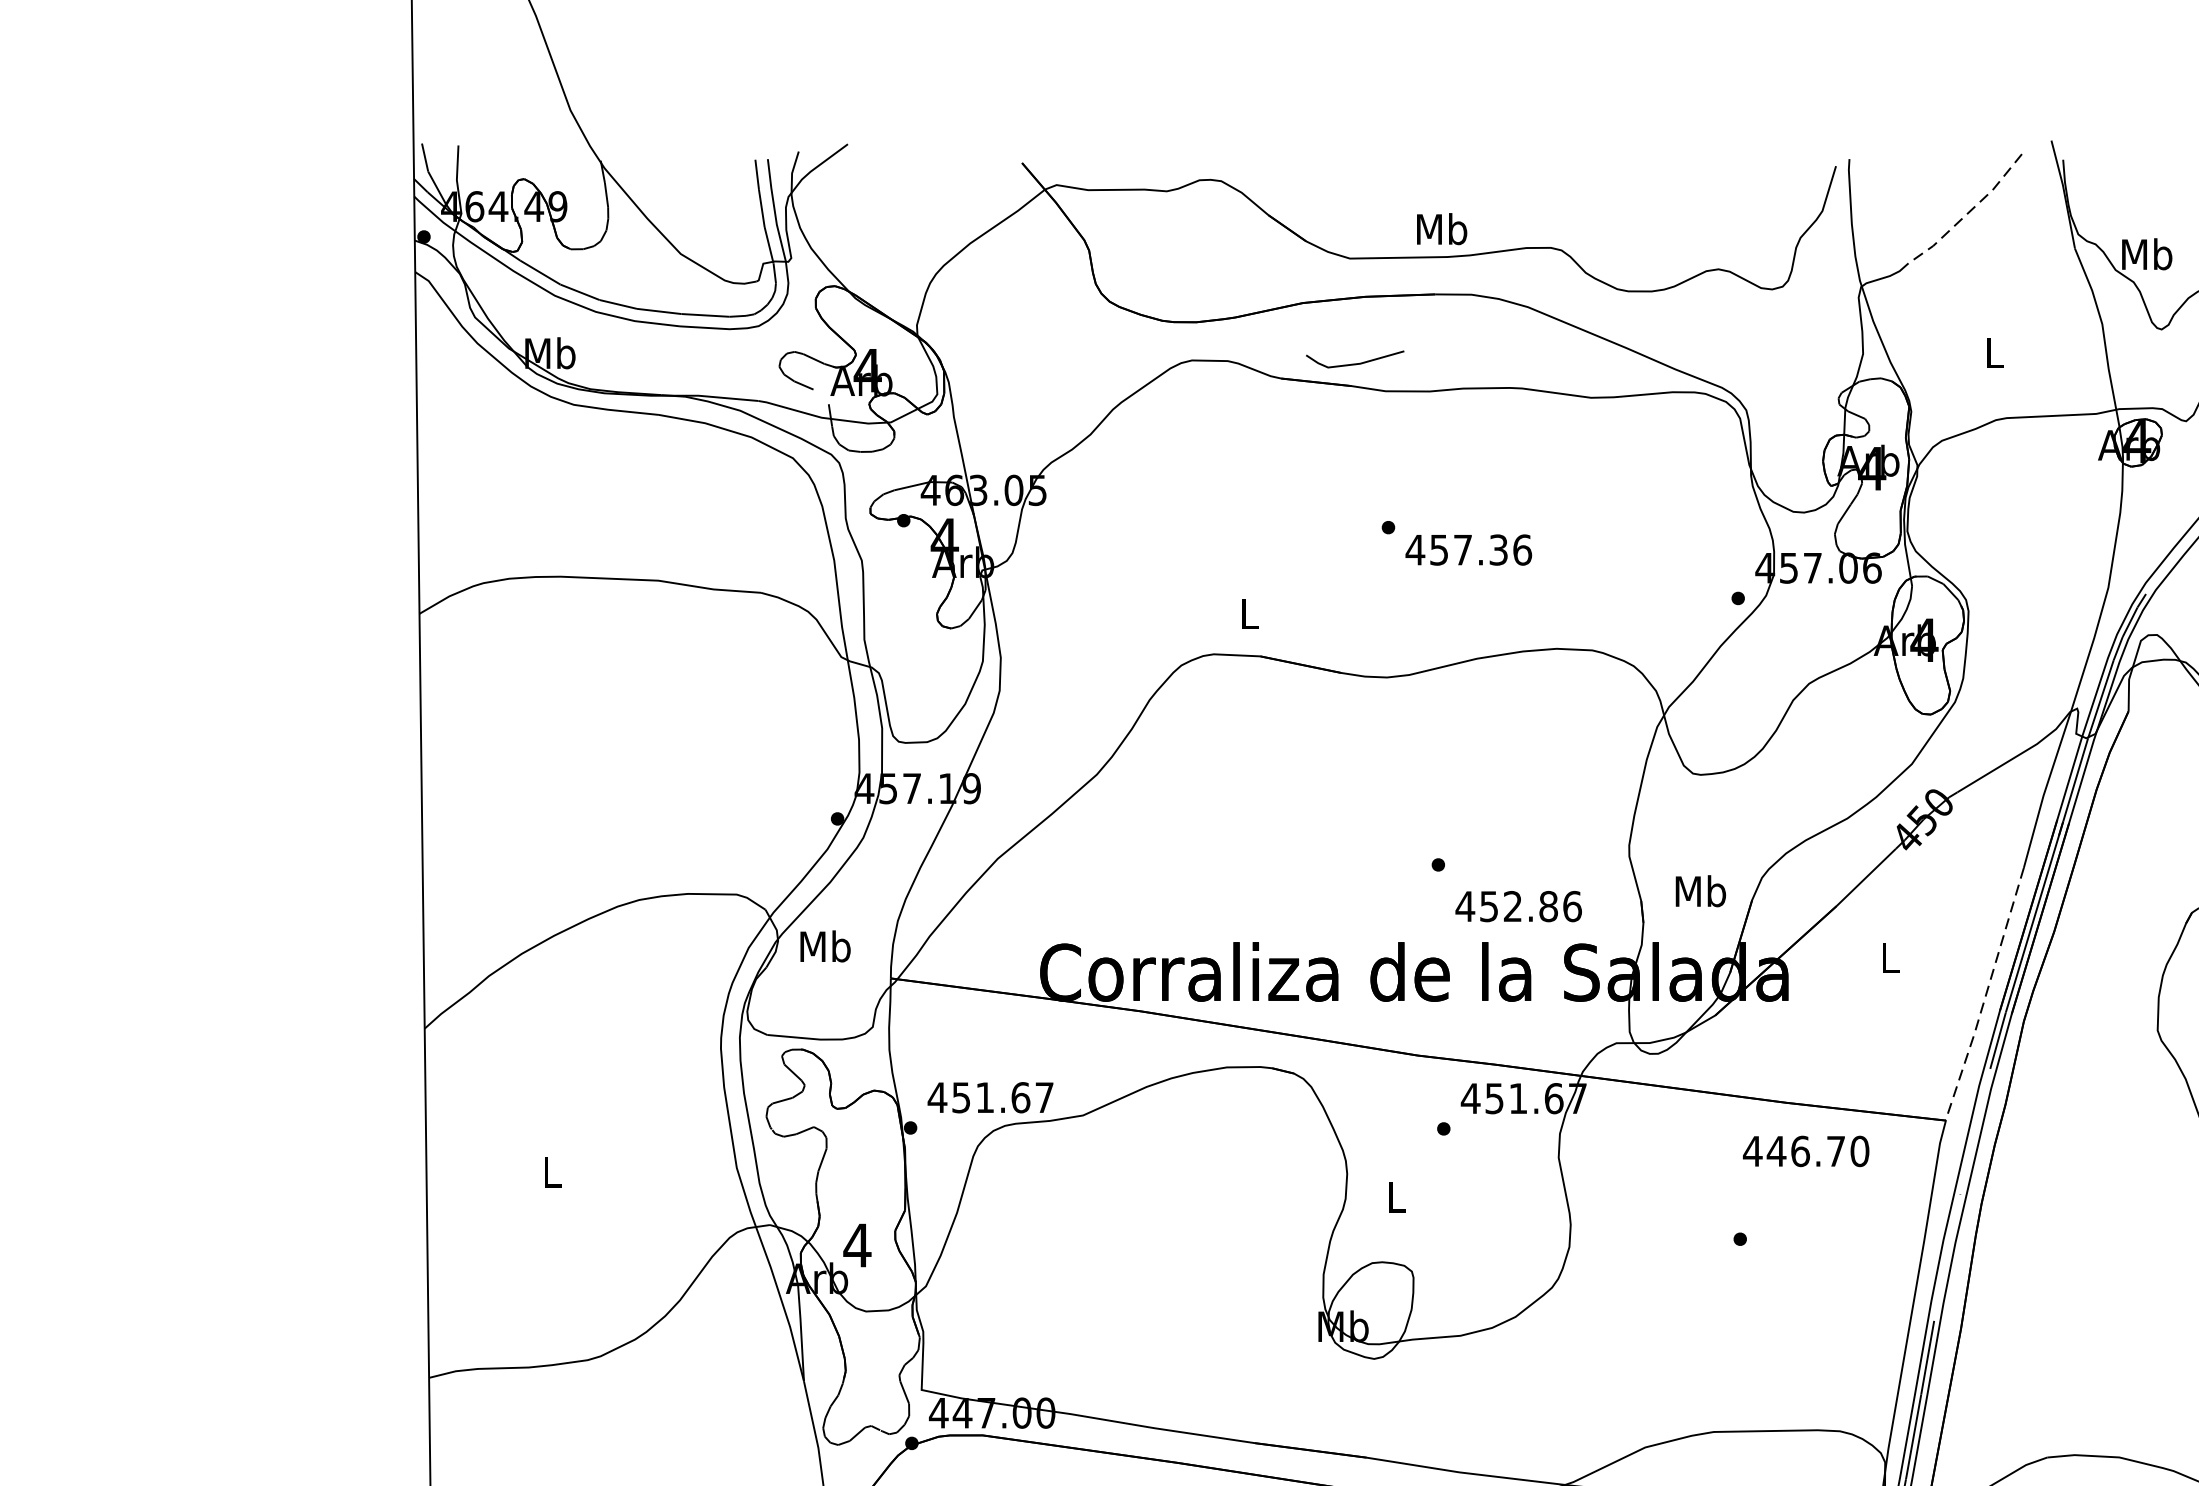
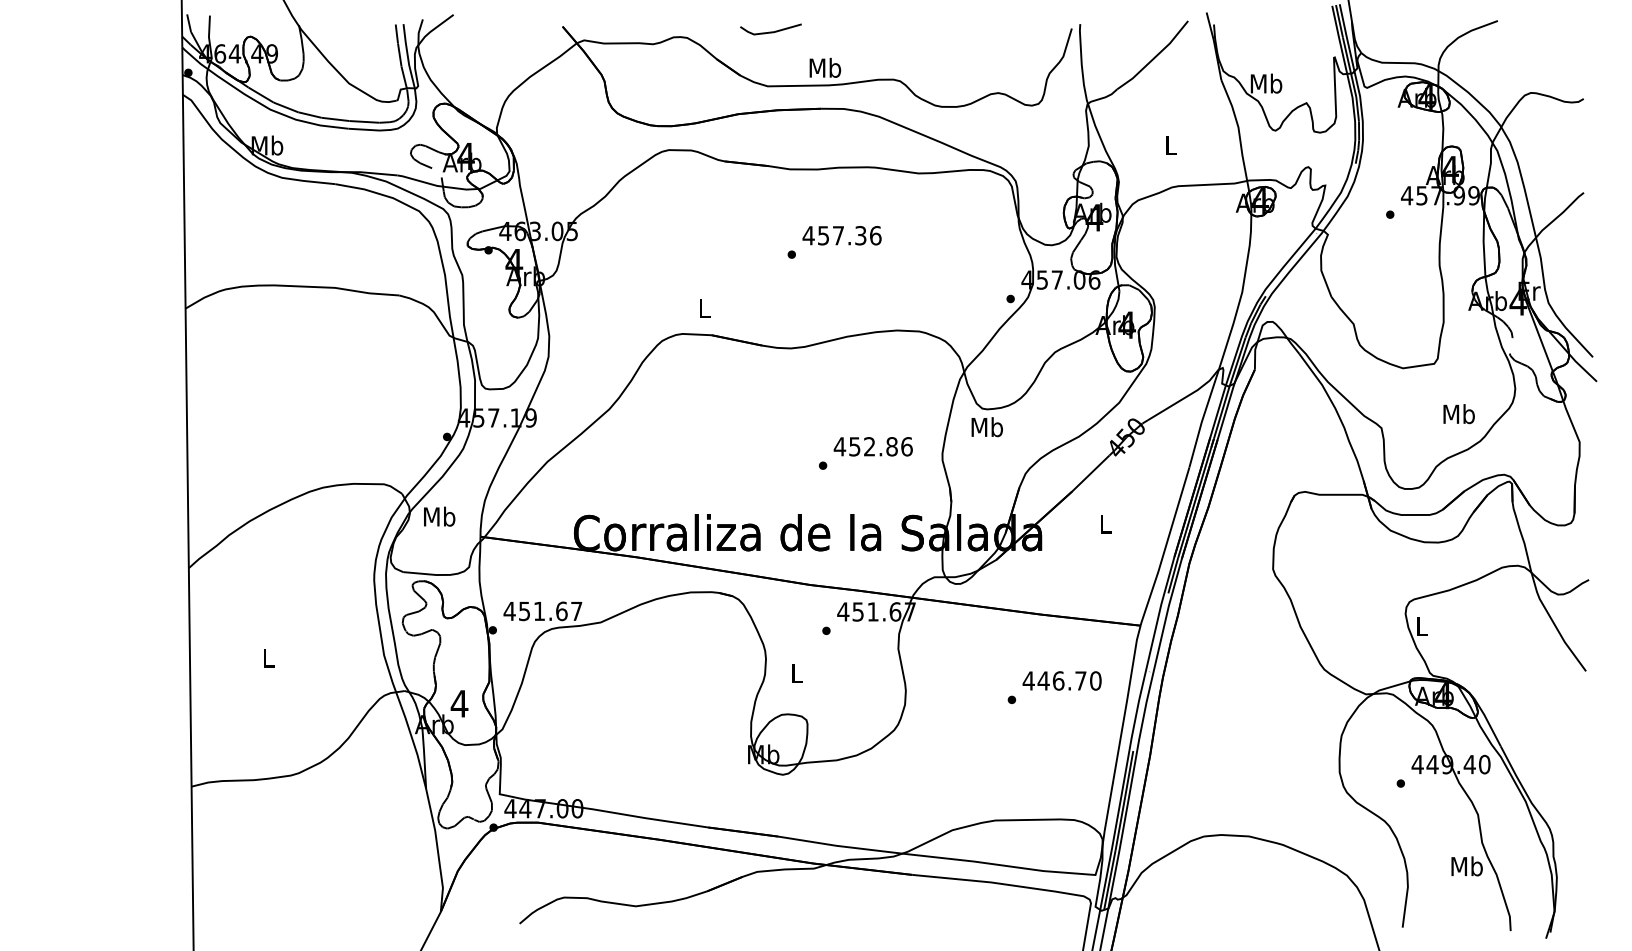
line: (1968, 212) -> (1154, 57), dashed -> solid
line: (1354, 362) -> (770, 31), moved
text: (1467, 549) -> (841, 235), moved
text: (1699, 891) -> (986, 427), moved
text: (1517, 906) -> (872, 446), moved
line: (1985, 995) -> (1165, 547), dashed -> solid
text: (1805, 1150) -> (1061, 680), moved

